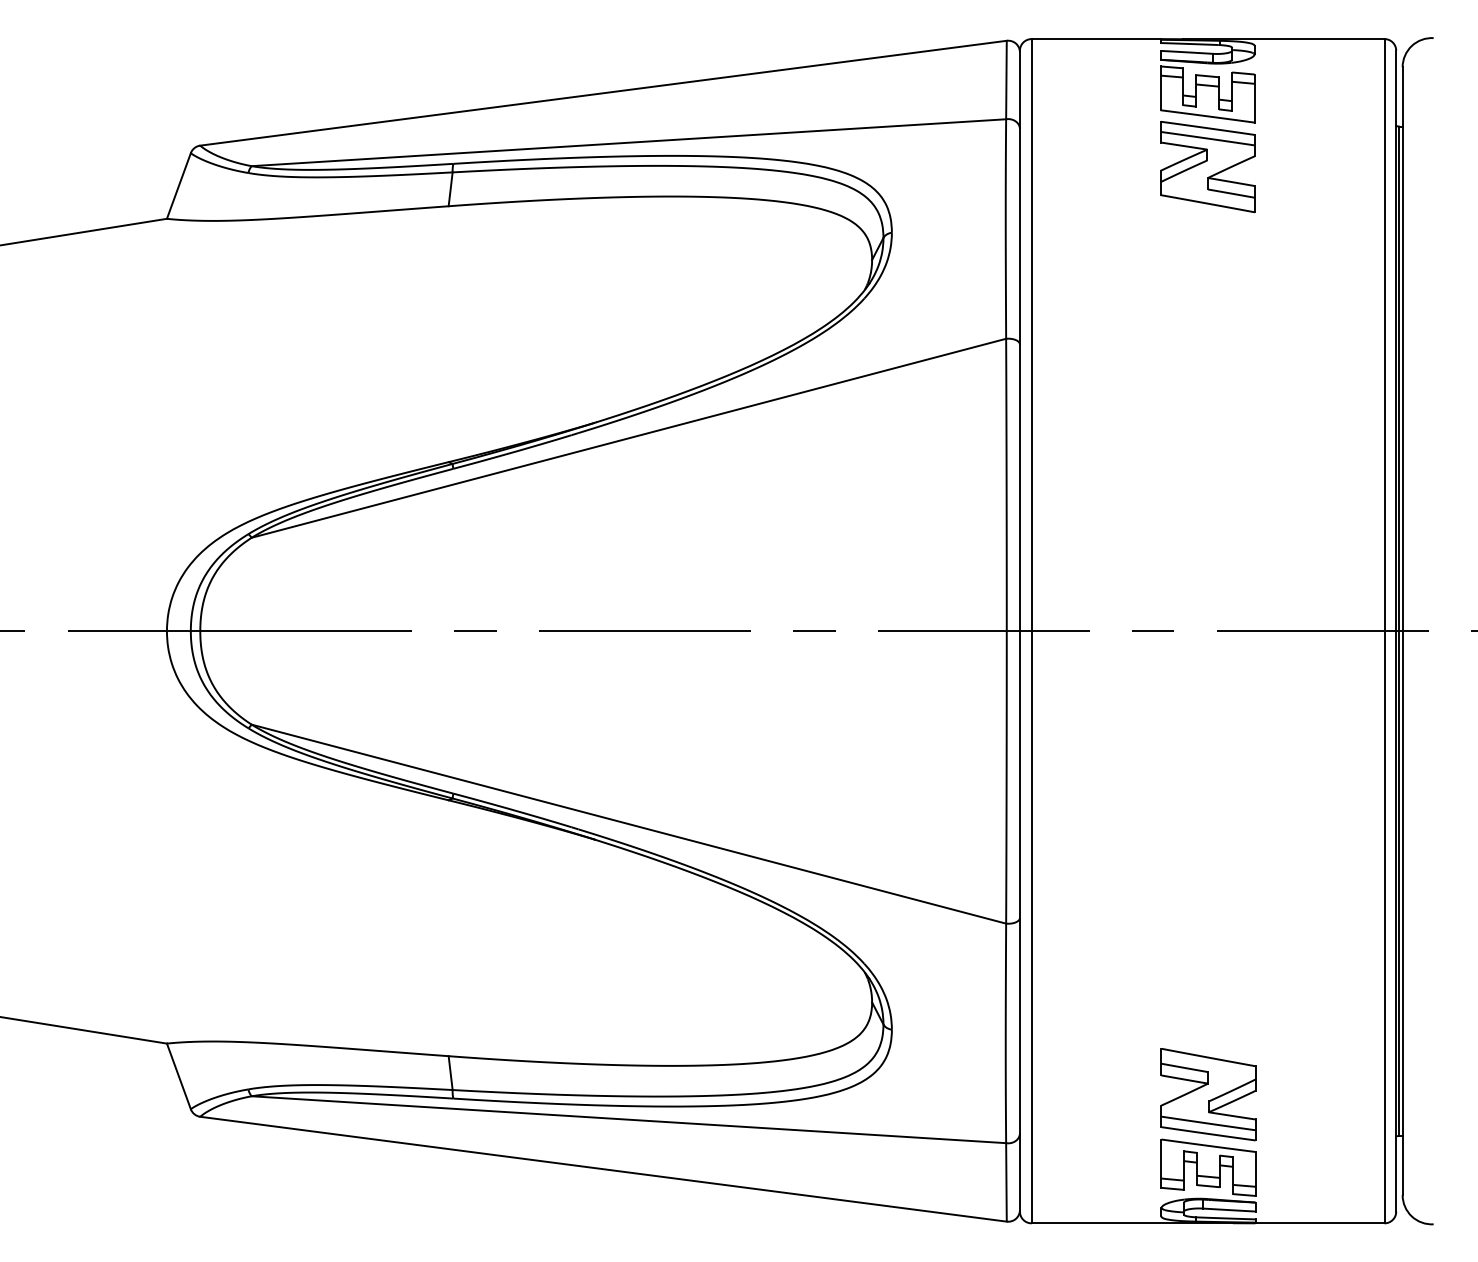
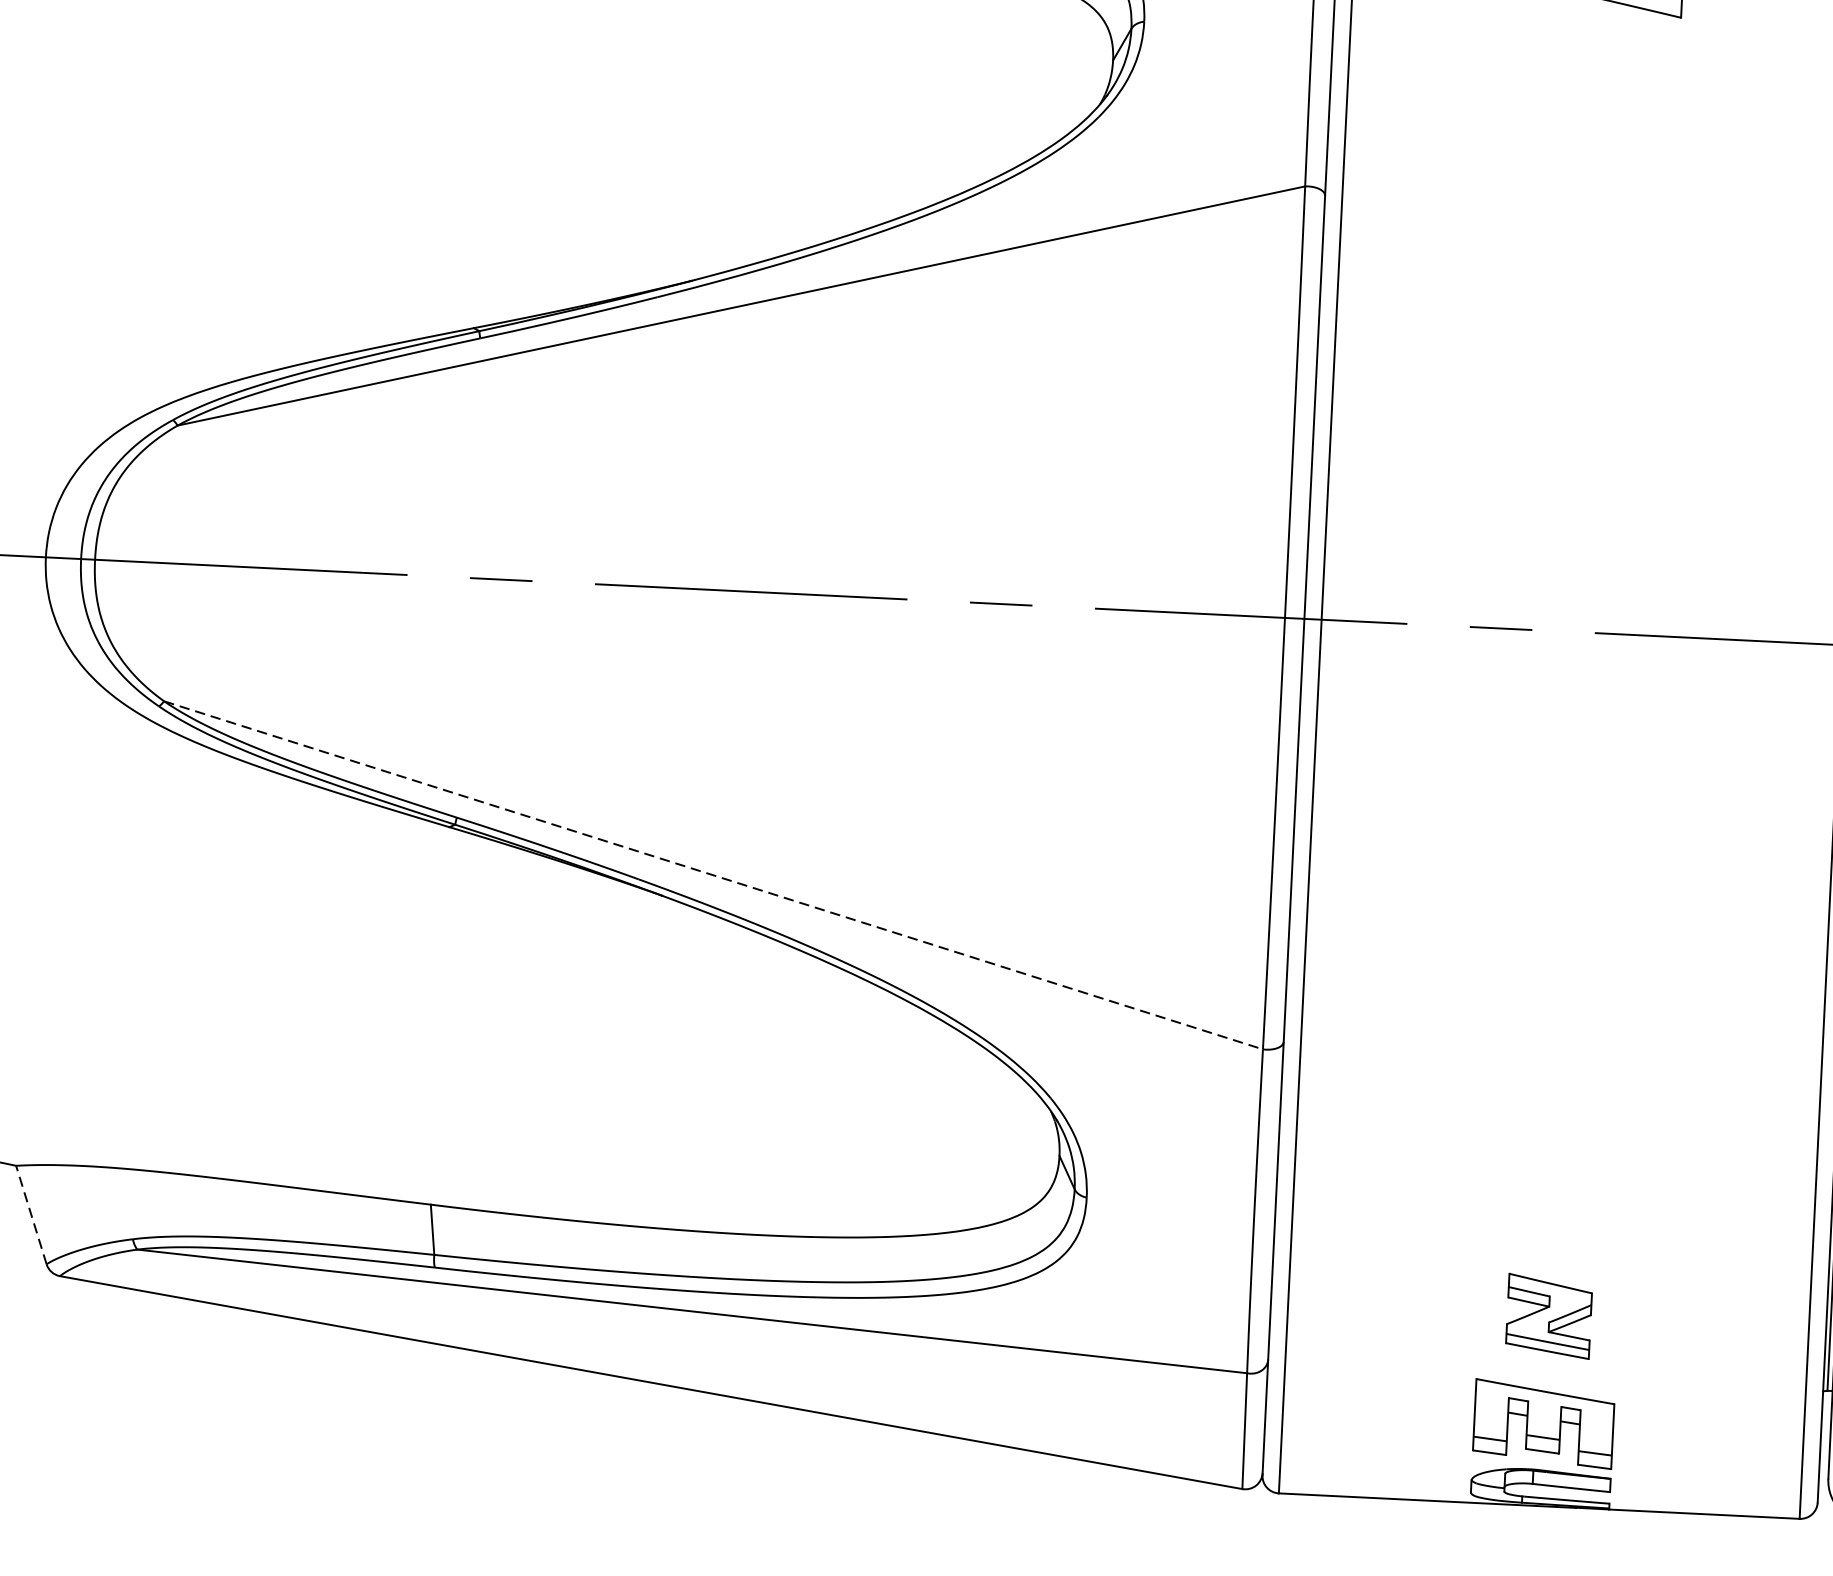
line: (629, 824) -> (714, 875), solid -> dashed
line: (178, 1076) -> (30, 1215), solid -> dashed
part: (1208, 1094) -> (1549, 1316), size x0.6

